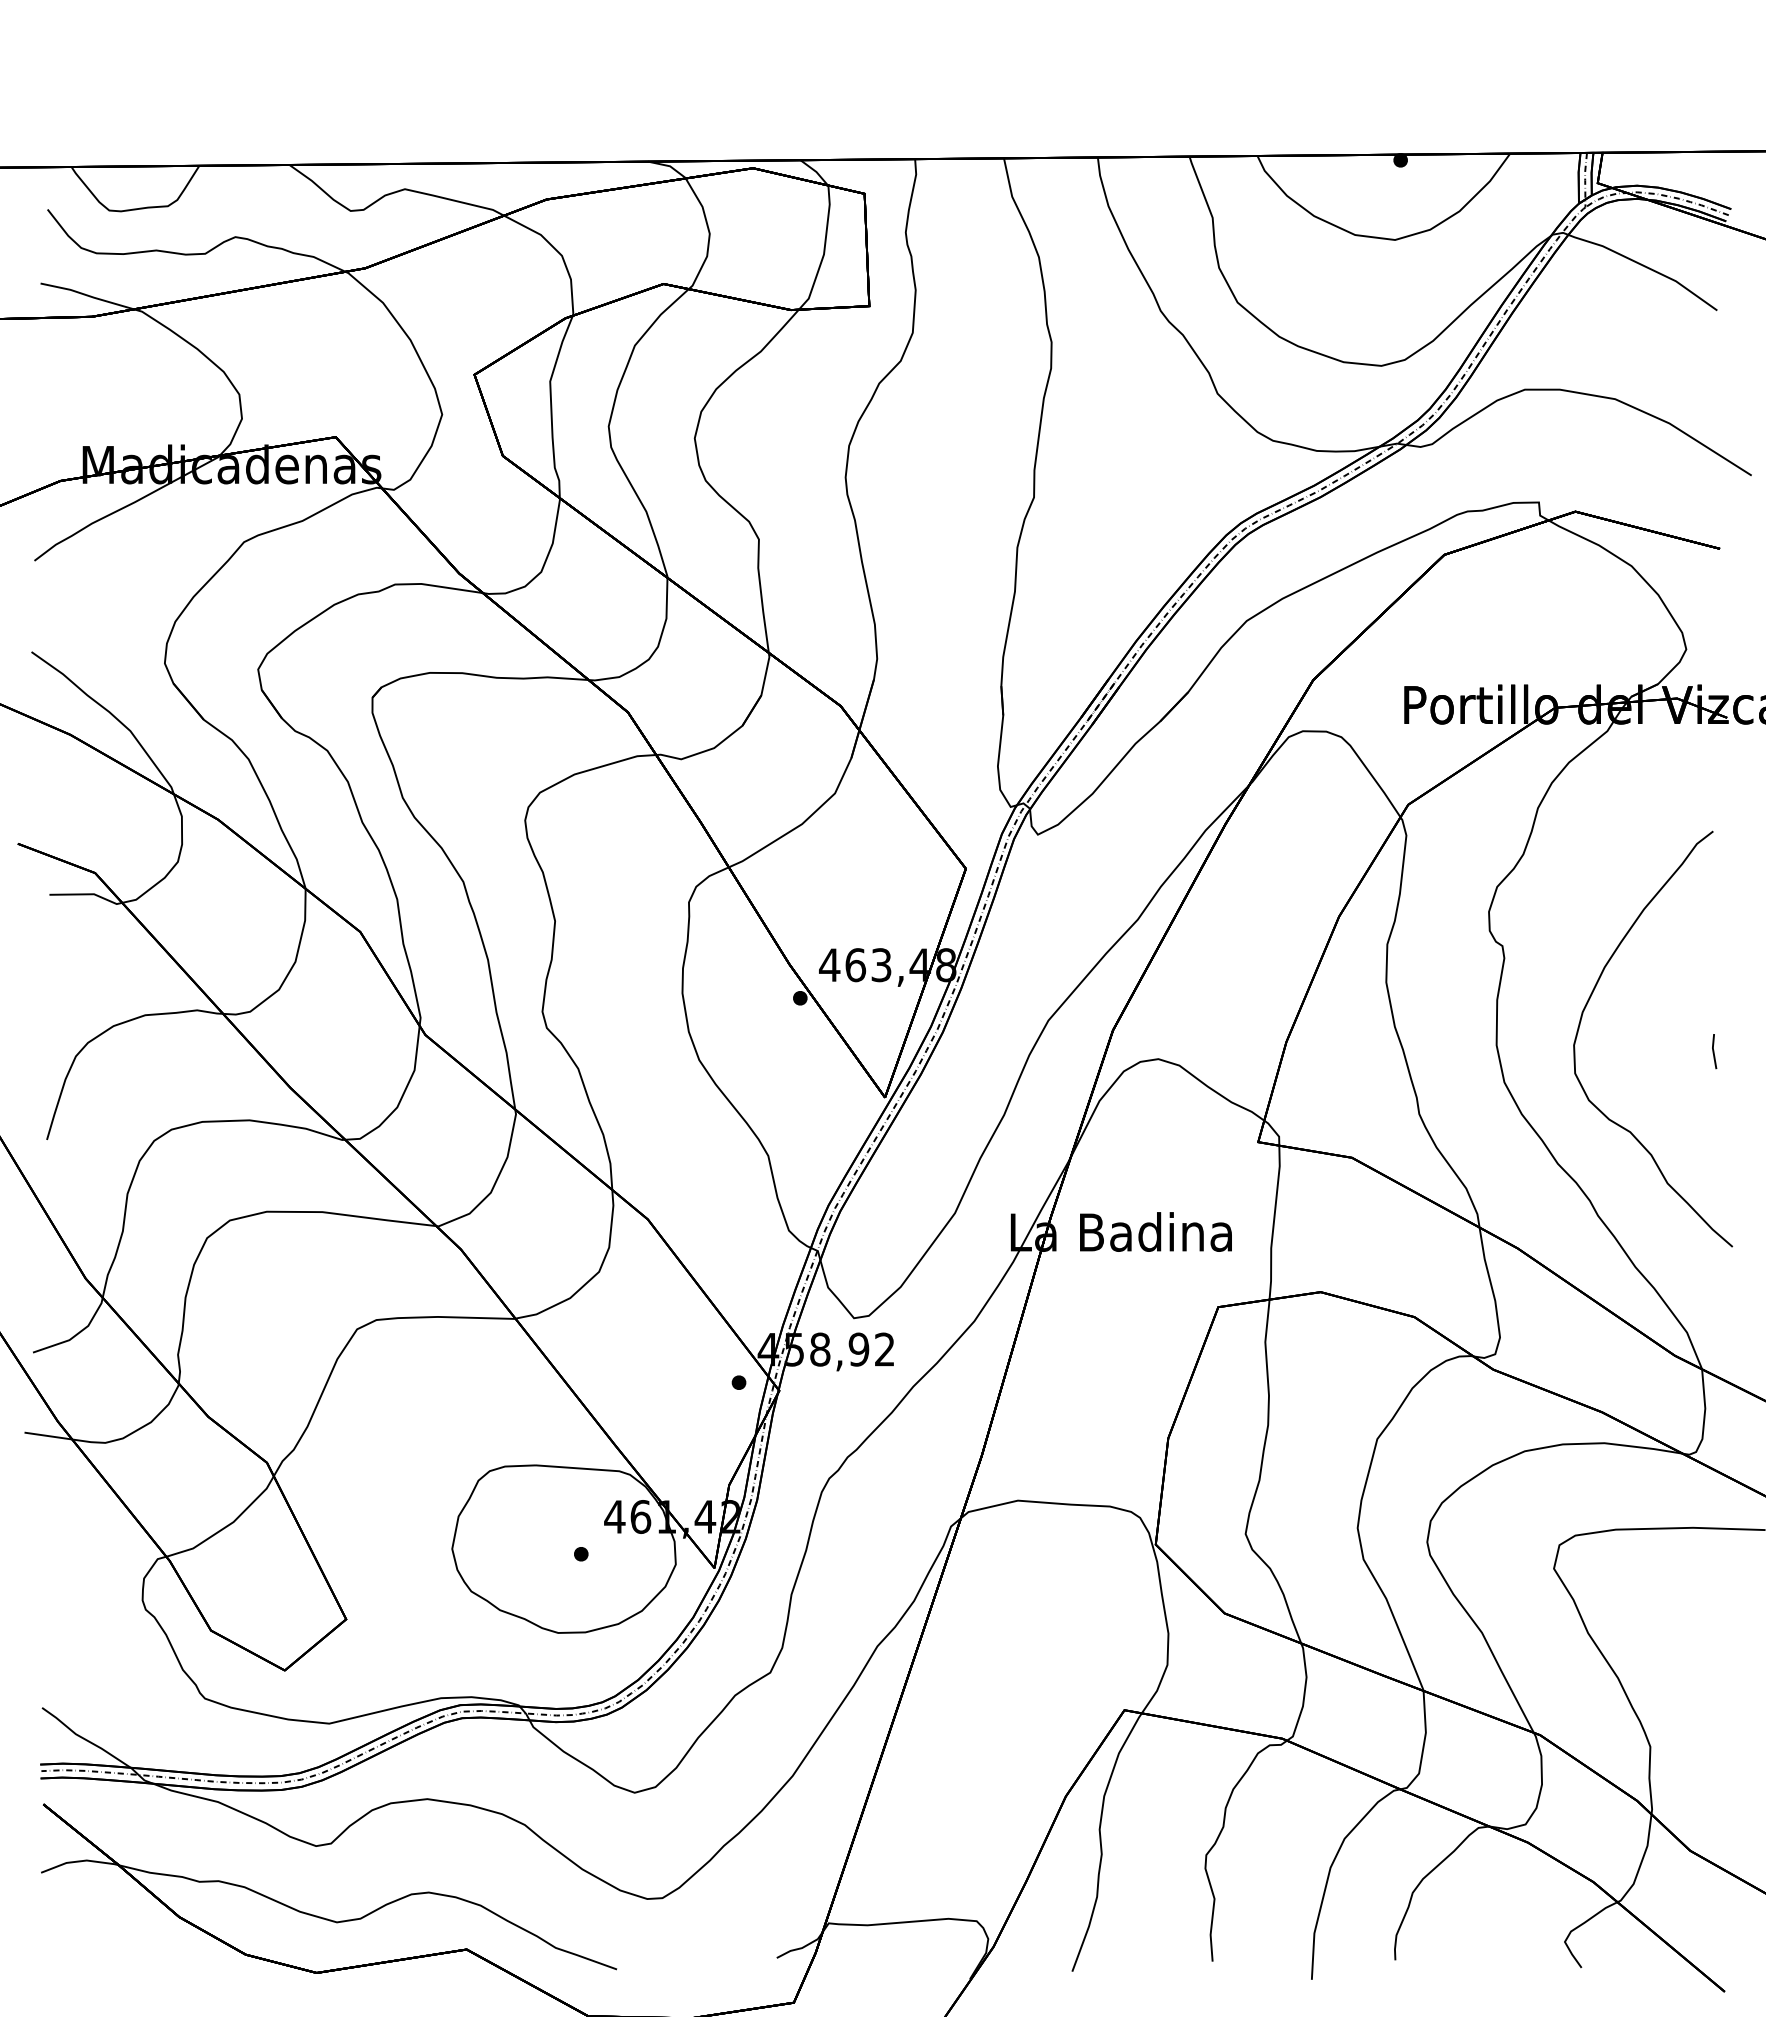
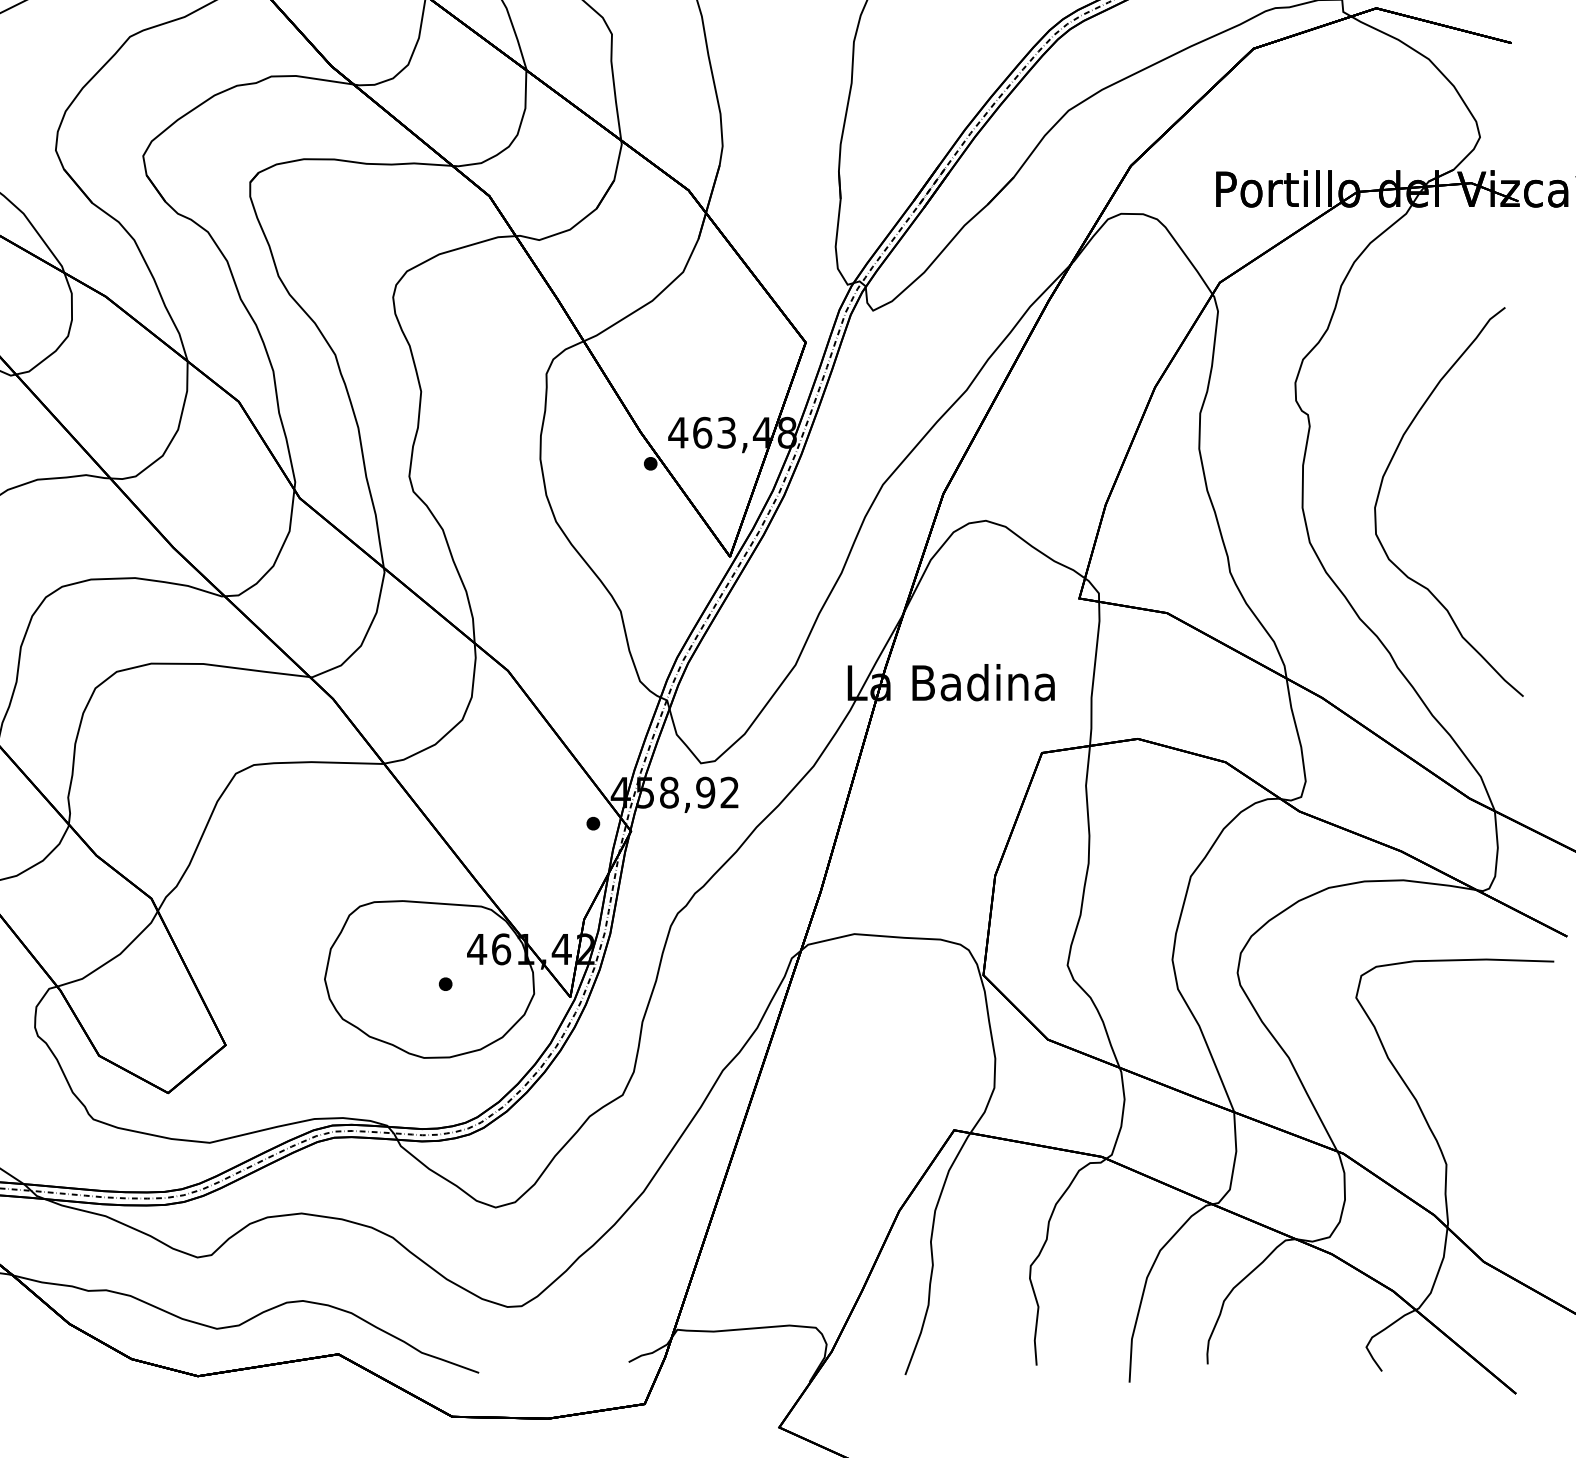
line: (1714, 1051) -> (1506, 513), removed

